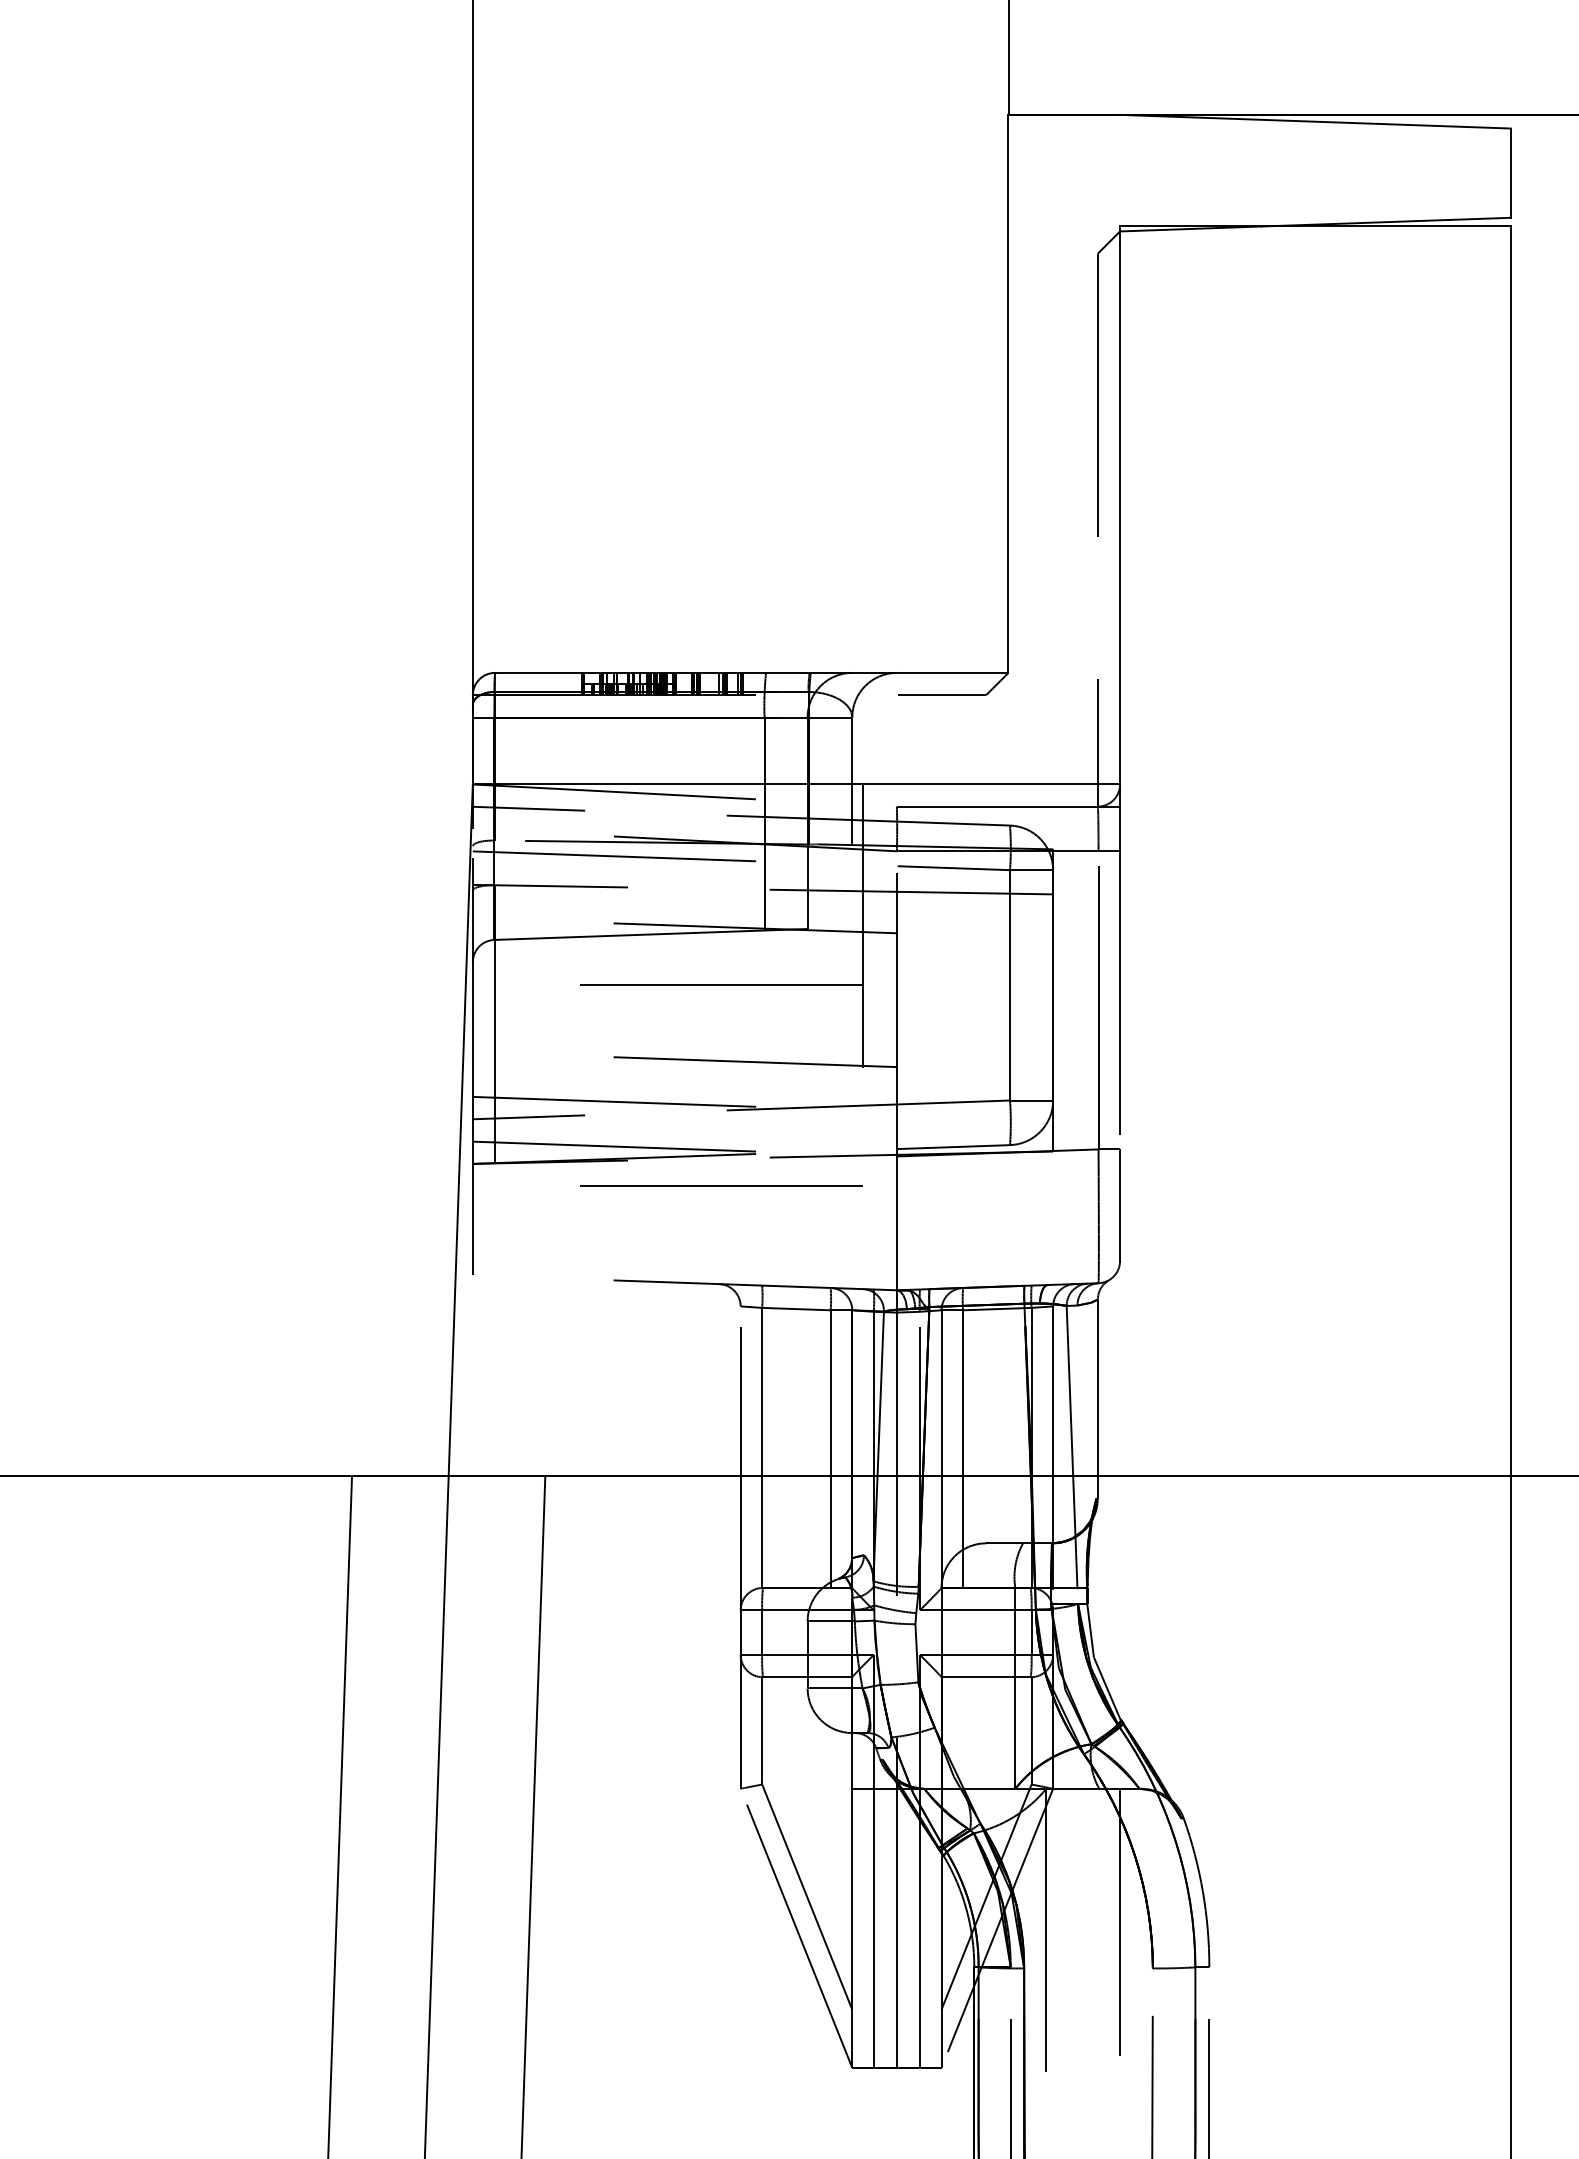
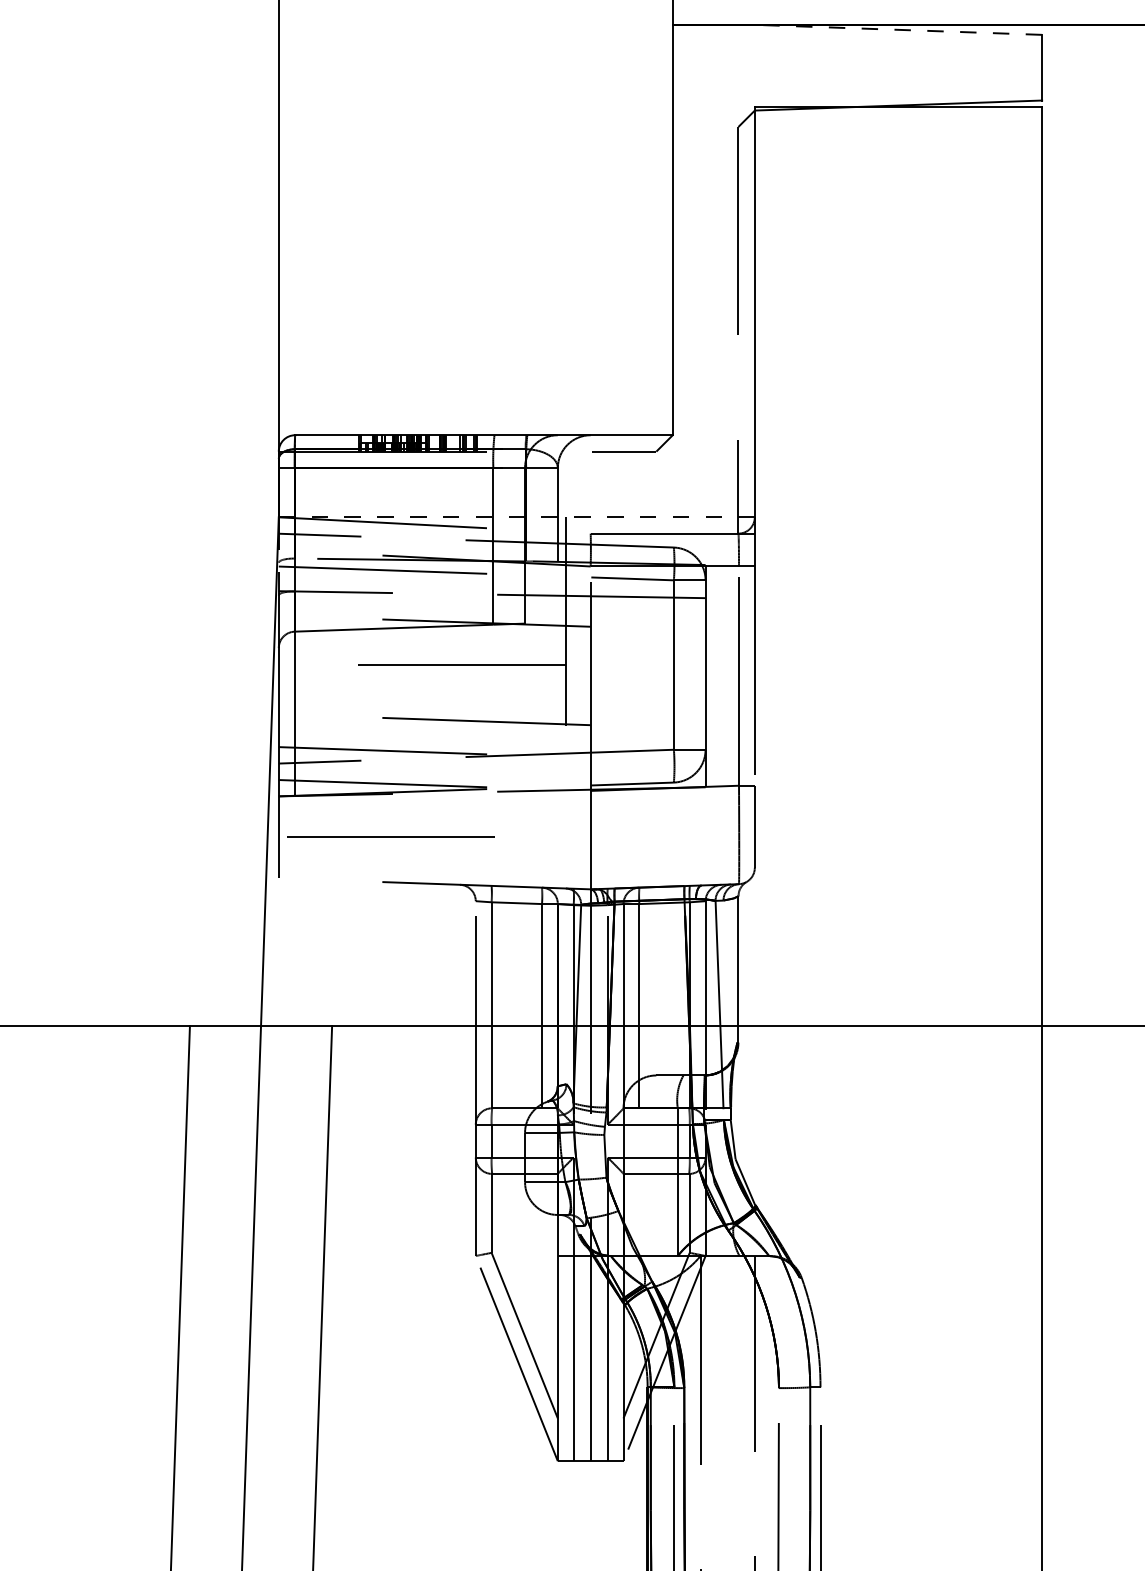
line: (1314, 121) -> (897, 29), solid -> dashed
line: (796, 784) -> (516, 517), solid -> dashed
line: (721, 1185) -> (391, 836), moved

